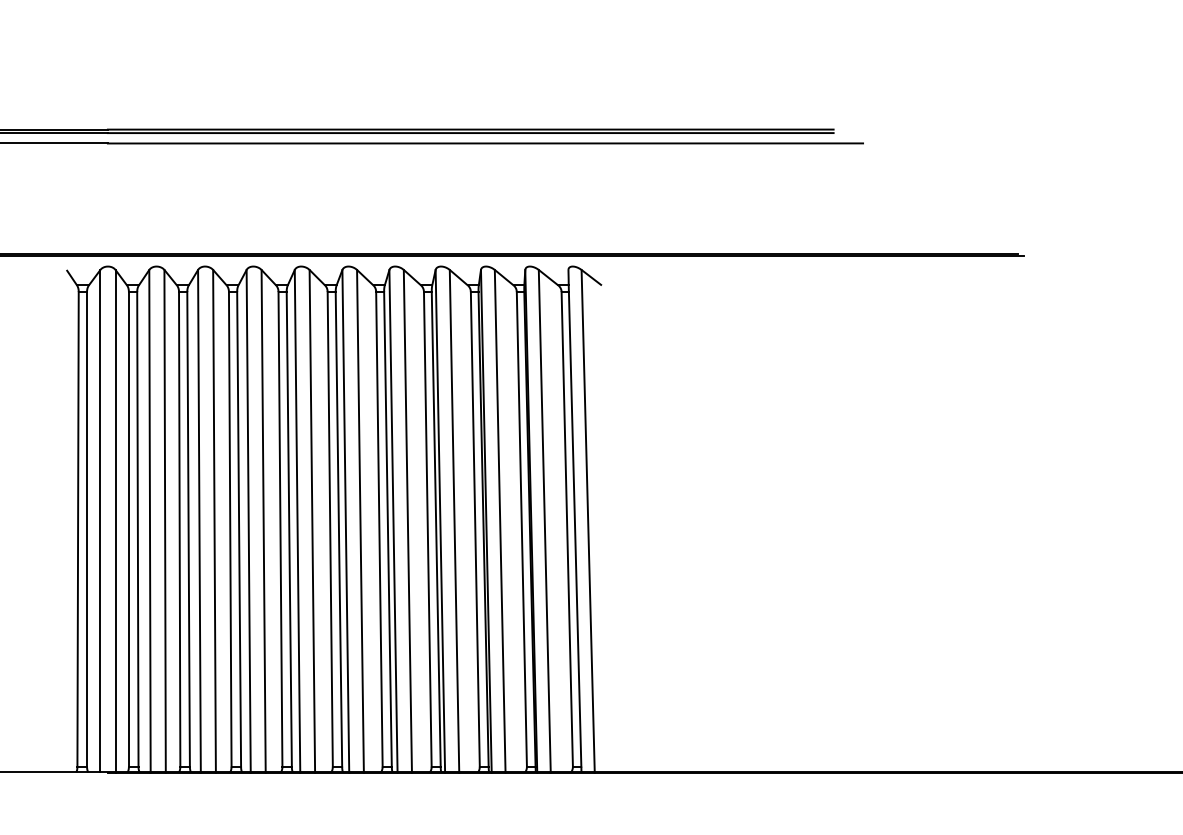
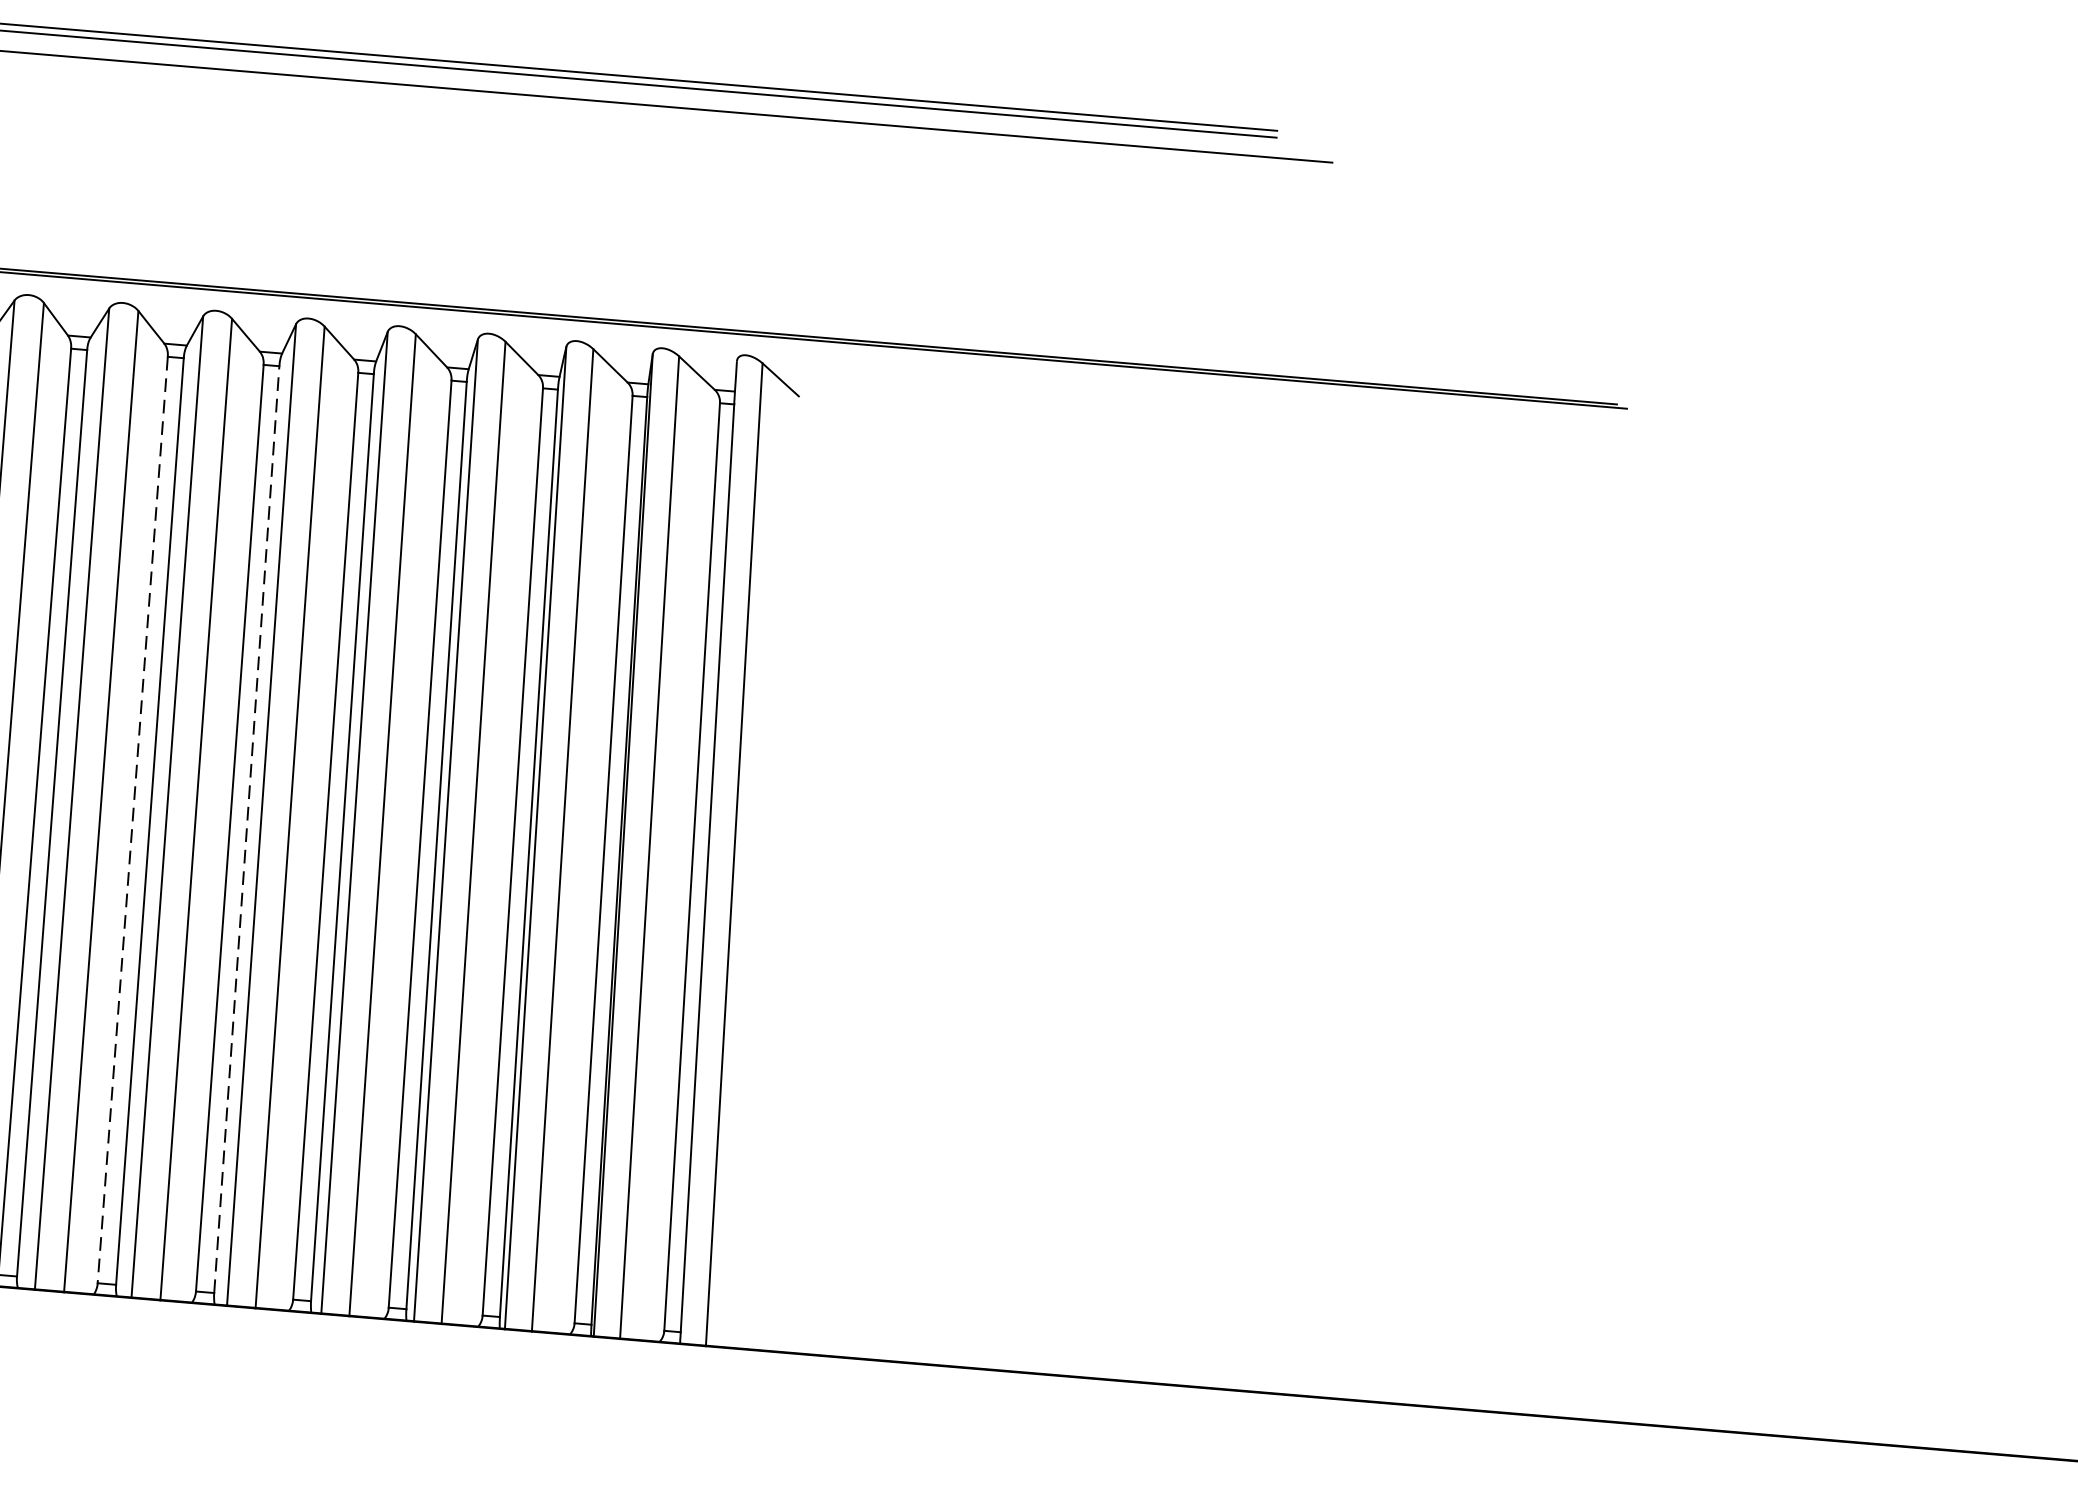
line: (338, 528) -> (246, 827), solid -> dashed
line: (280, 529) -> (132, 820), solid -> dashed

